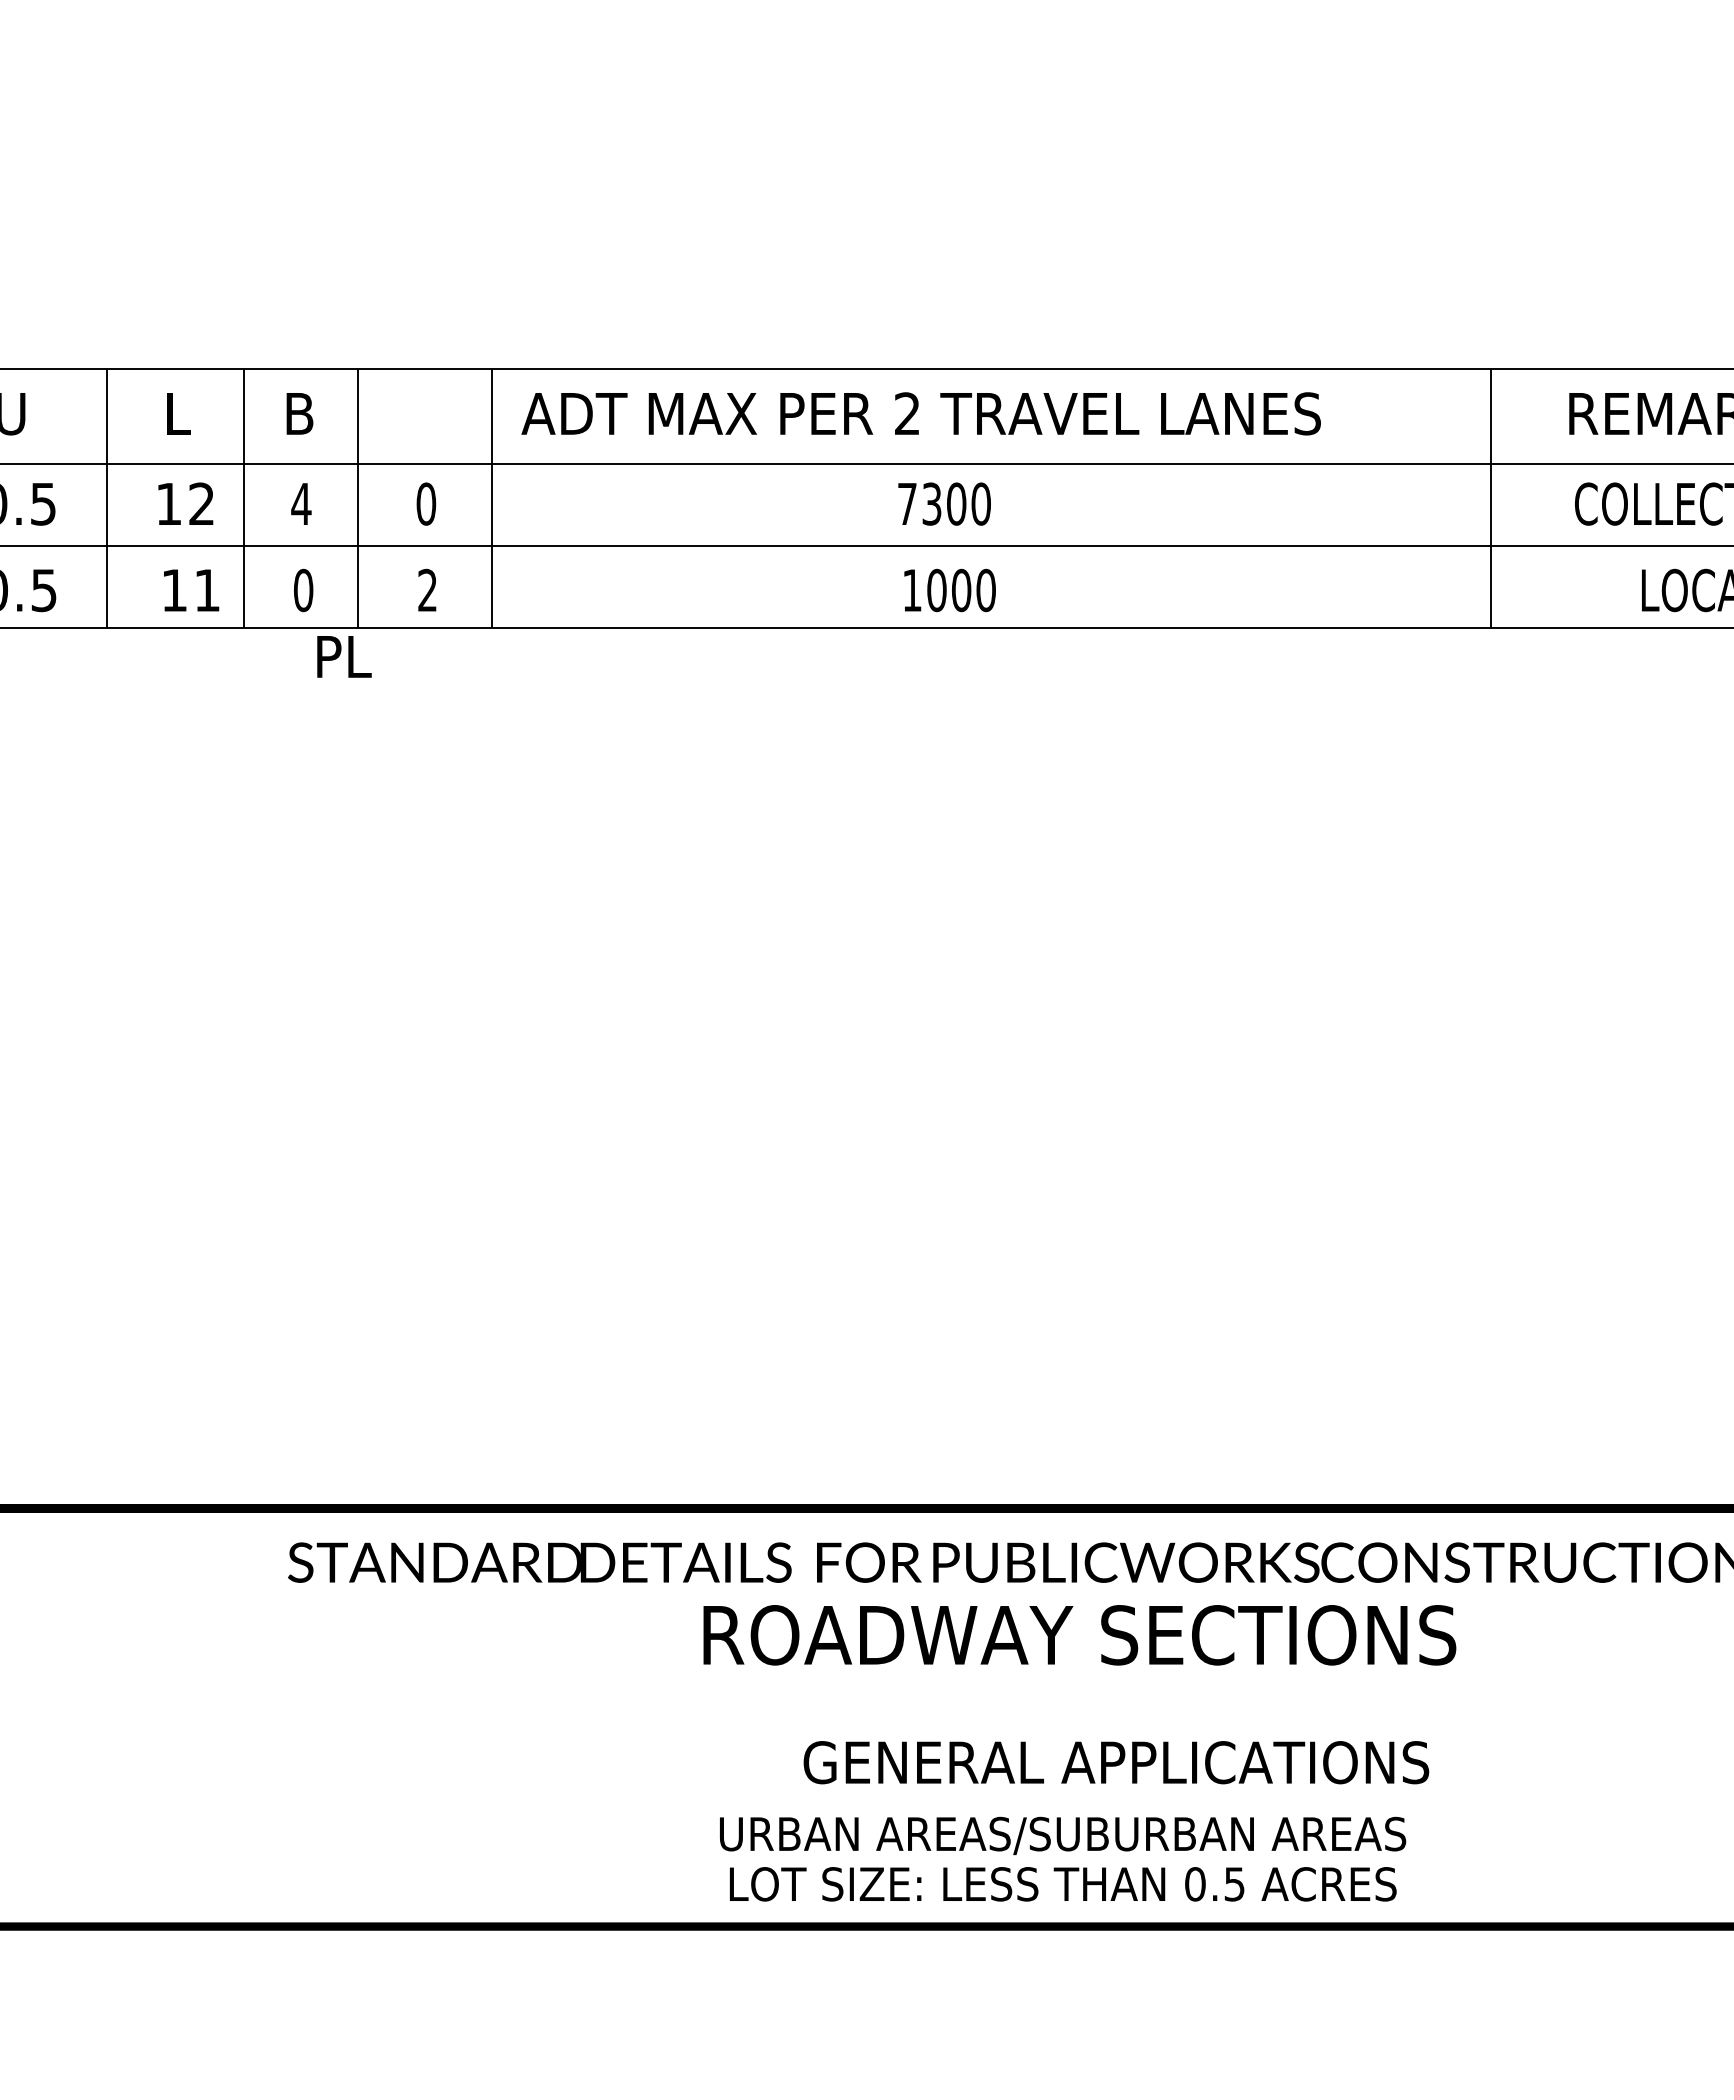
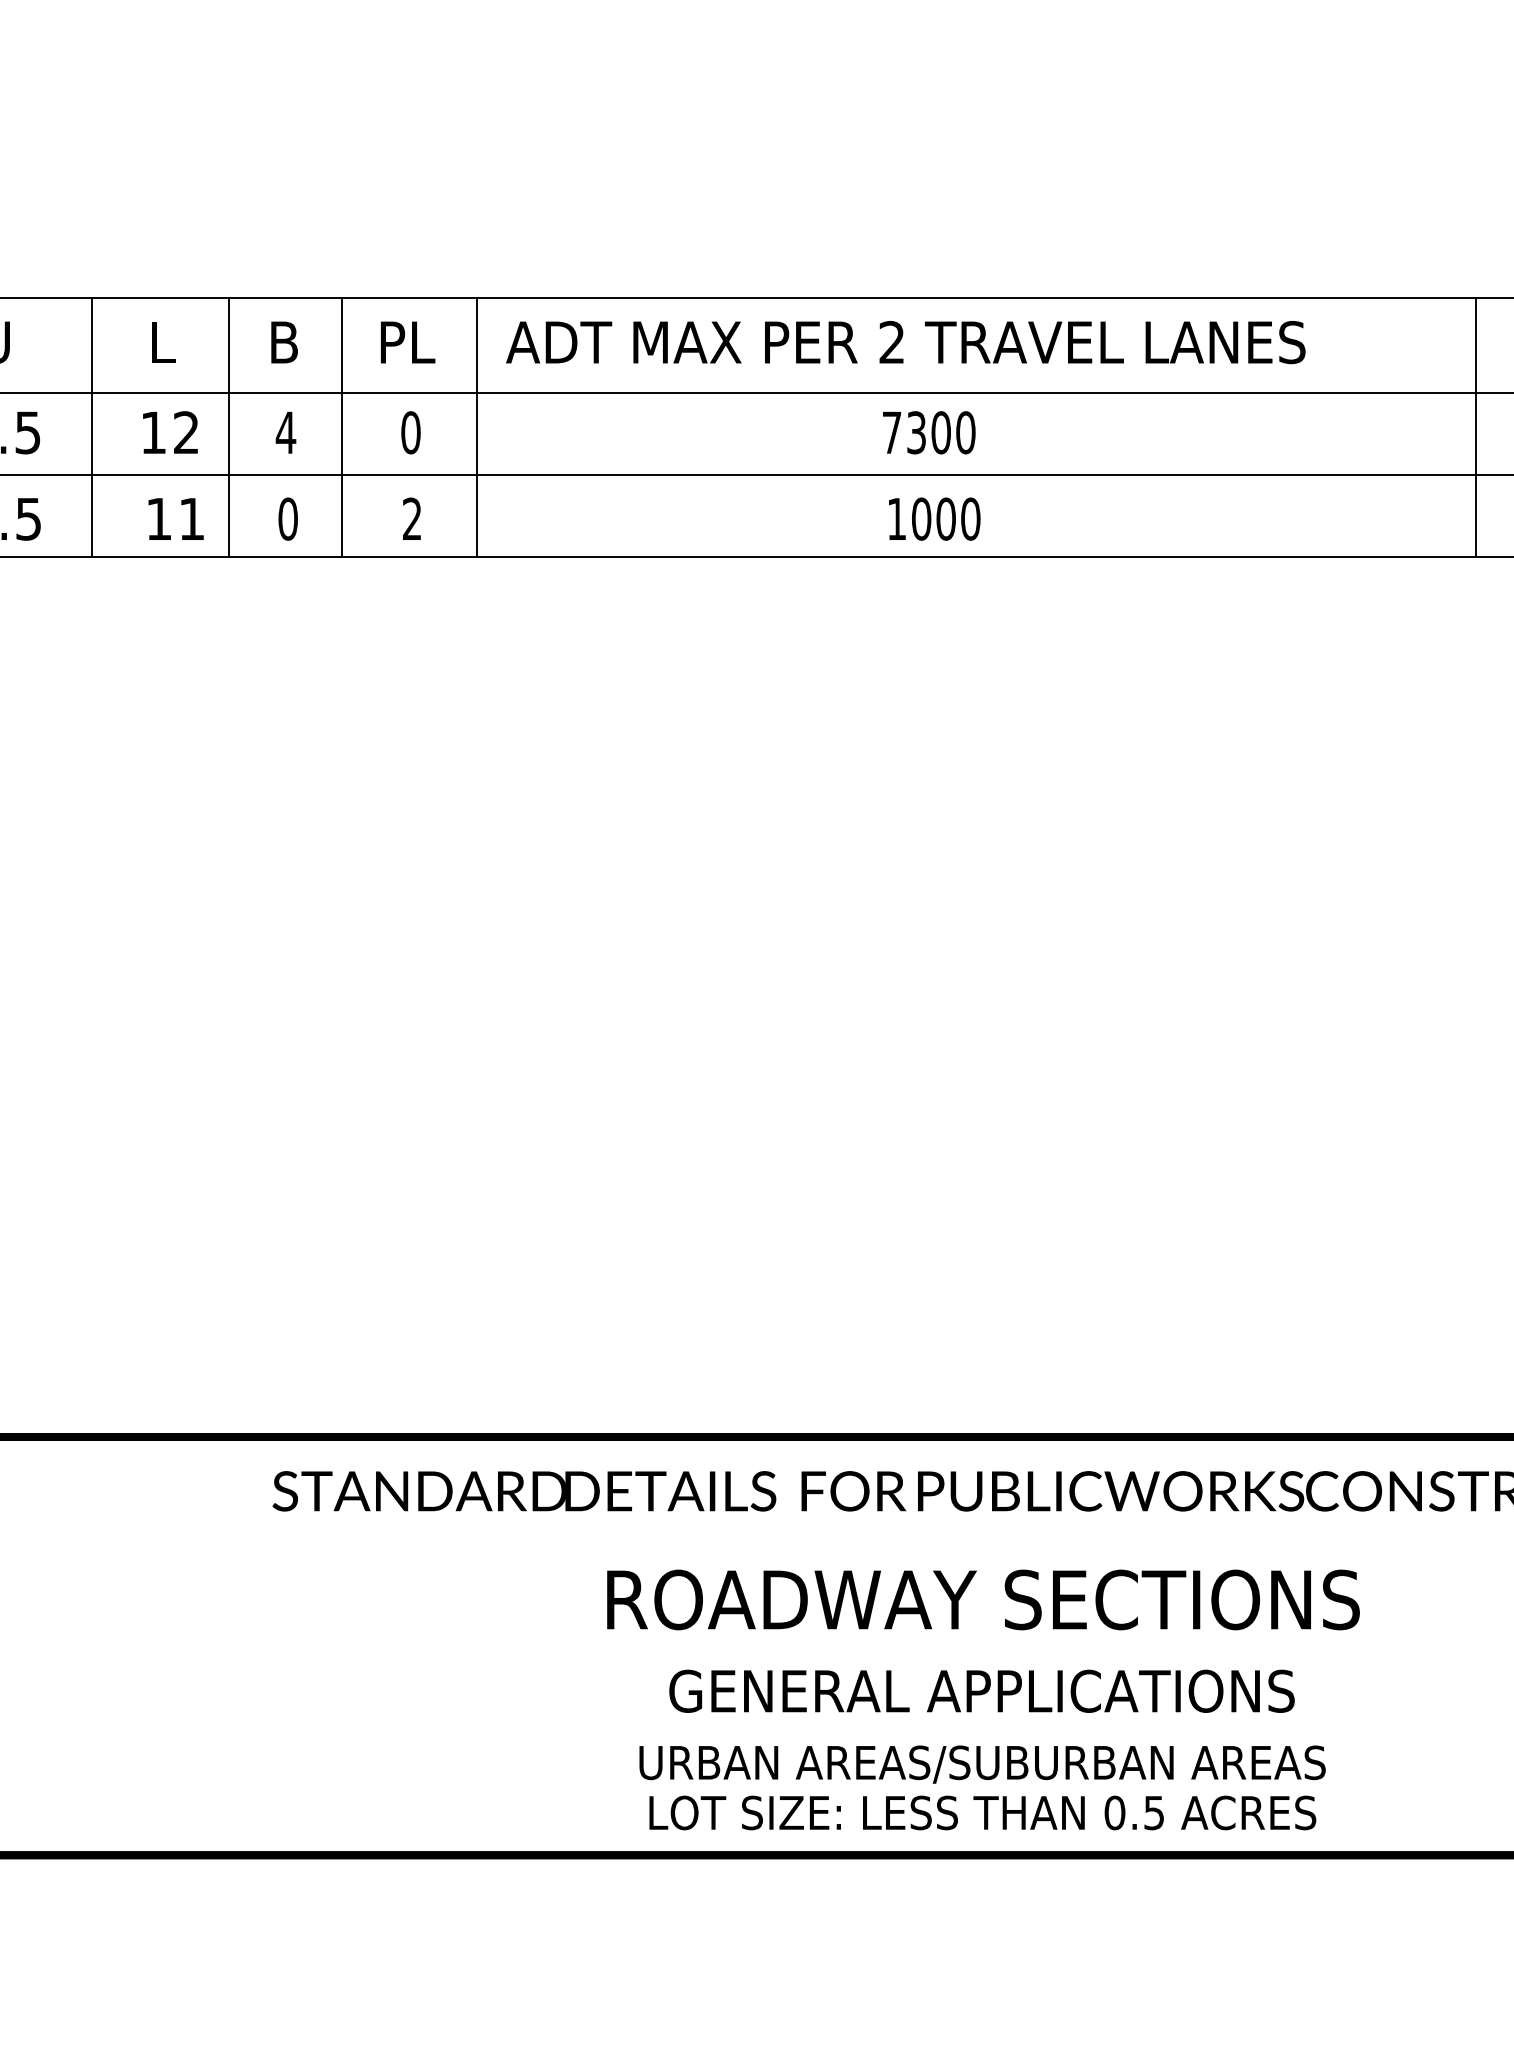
text: (344, 656) -> (408, 342), moved
text: (1079, 1635) -> (983, 1600), moved
text: (1116, 1762) -> (982, 1691), moved
text: (1063, 1858) -> (983, 1787), moved

